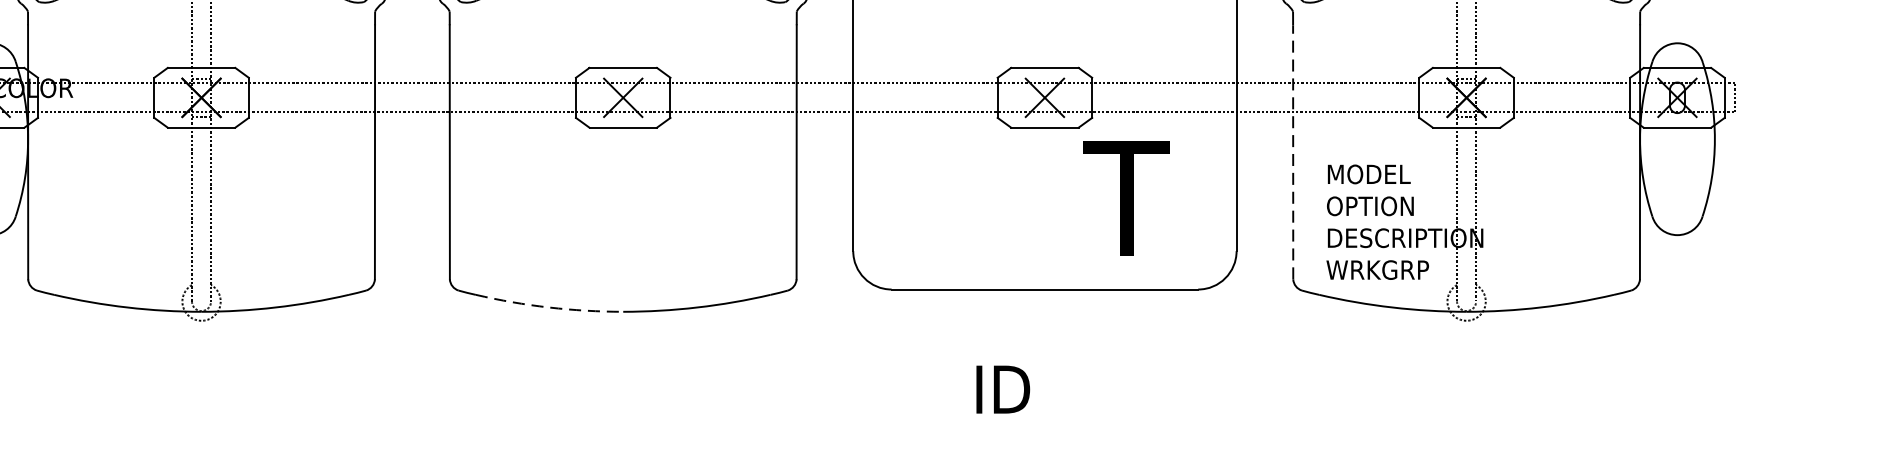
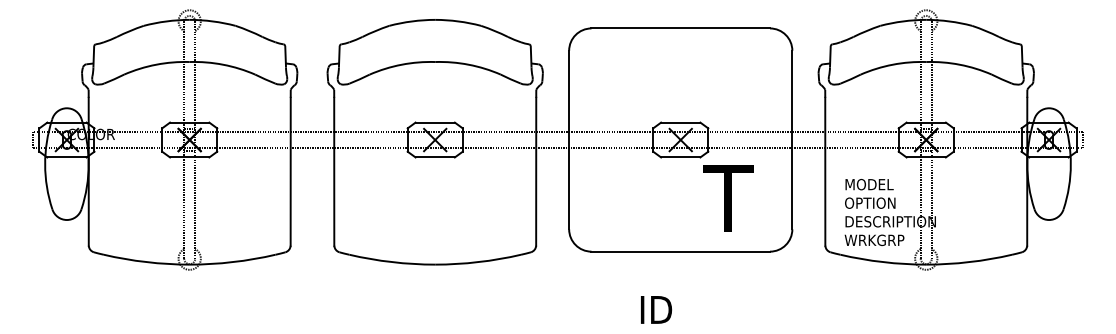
line: (1293, 151) -> (825, 171), dashed -> solid
arc: (549, 308) -> (392, 262), dashed -> solid

